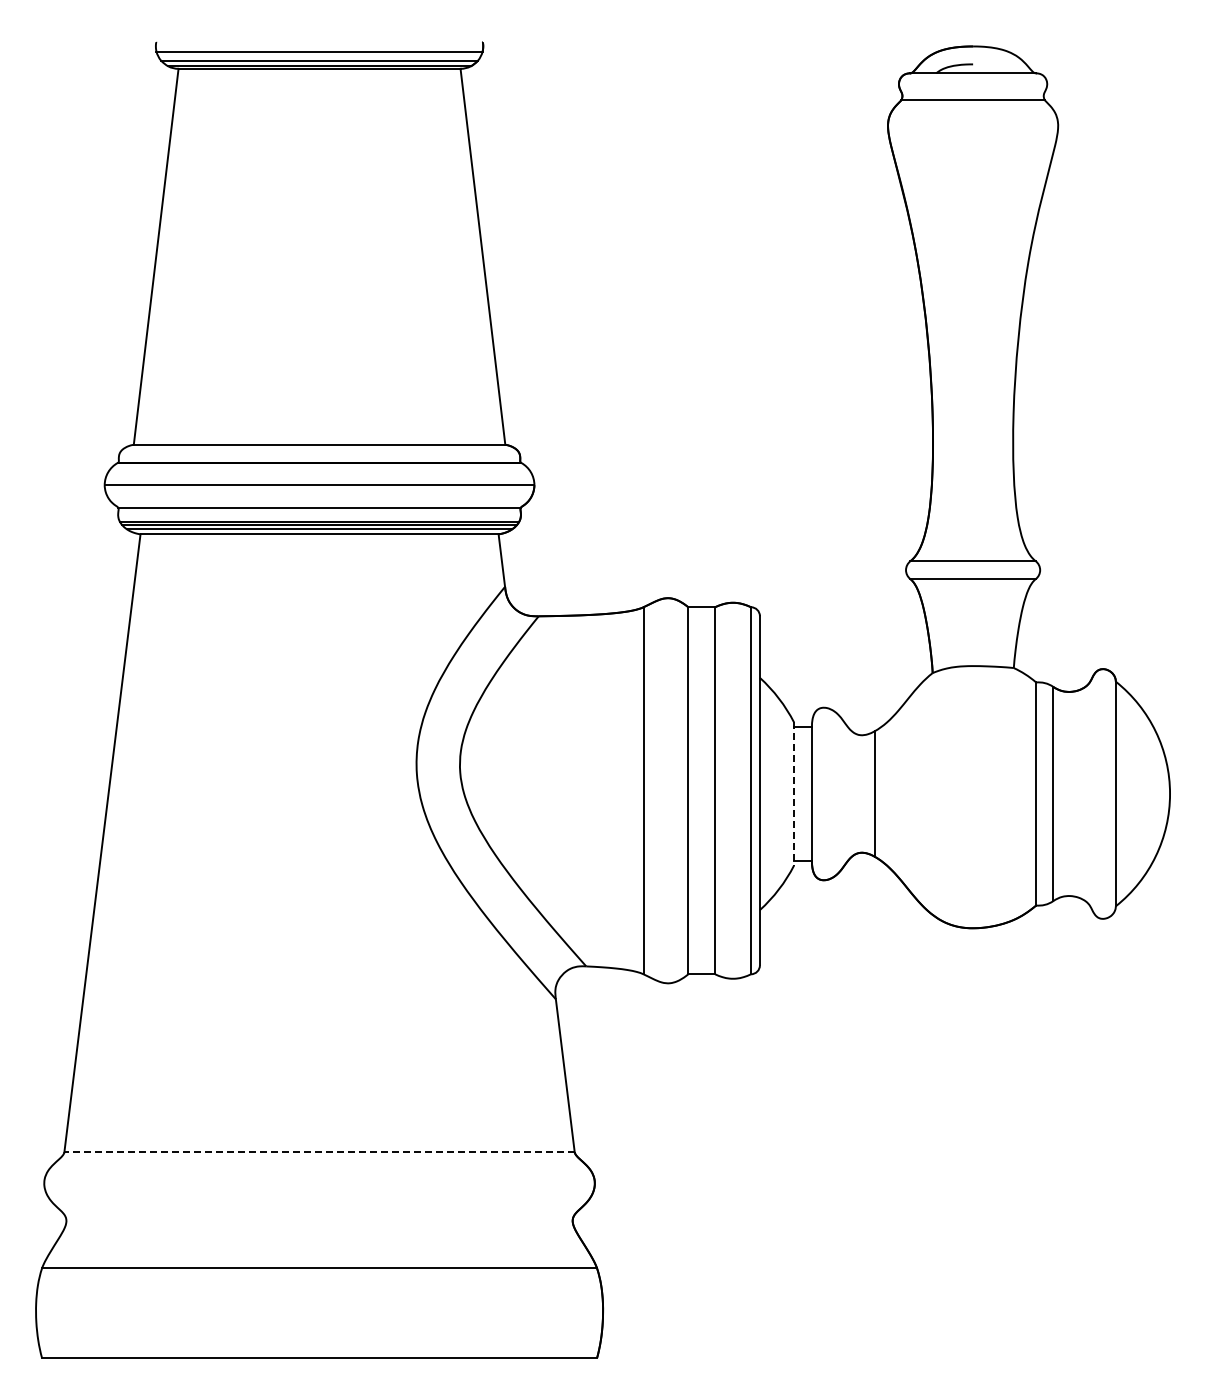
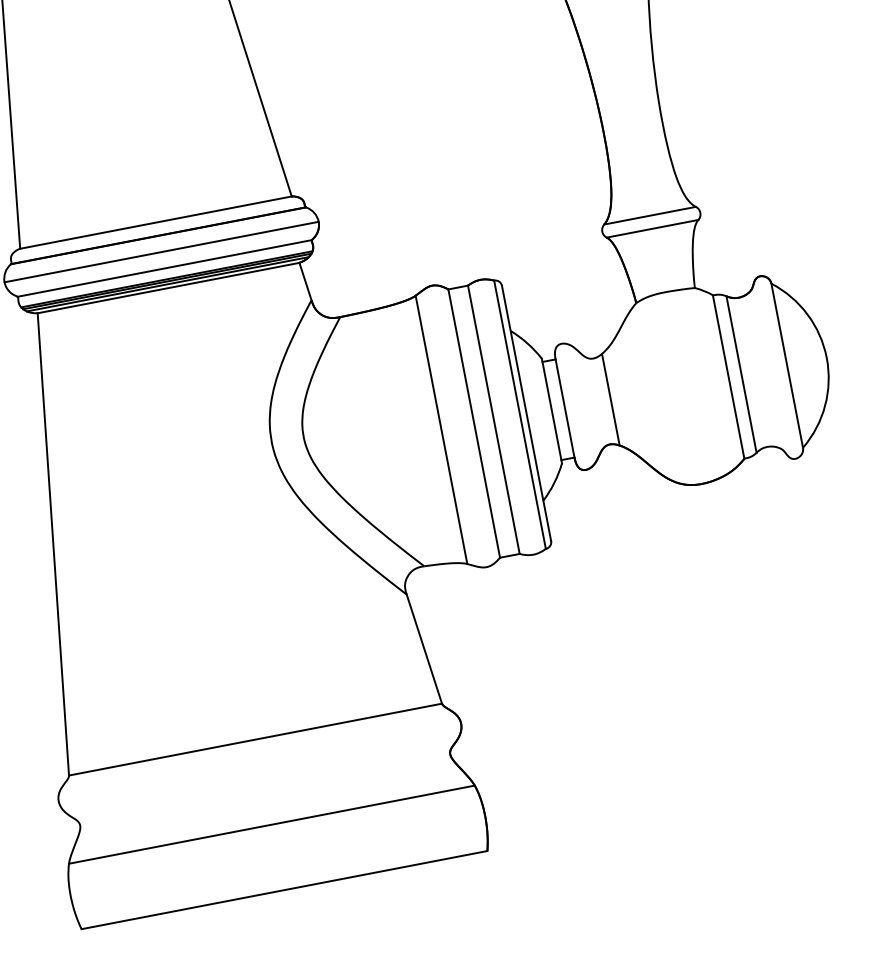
line: (794, 794) -> (552, 411), dashed -> solid
line: (319, 1152) -> (255, 739), dashed -> solid

